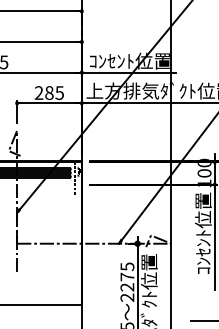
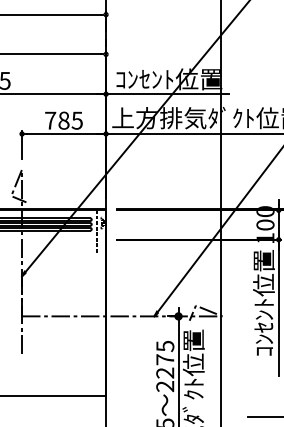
text: (39, 92) -> (50, 120), 285 -> 785

